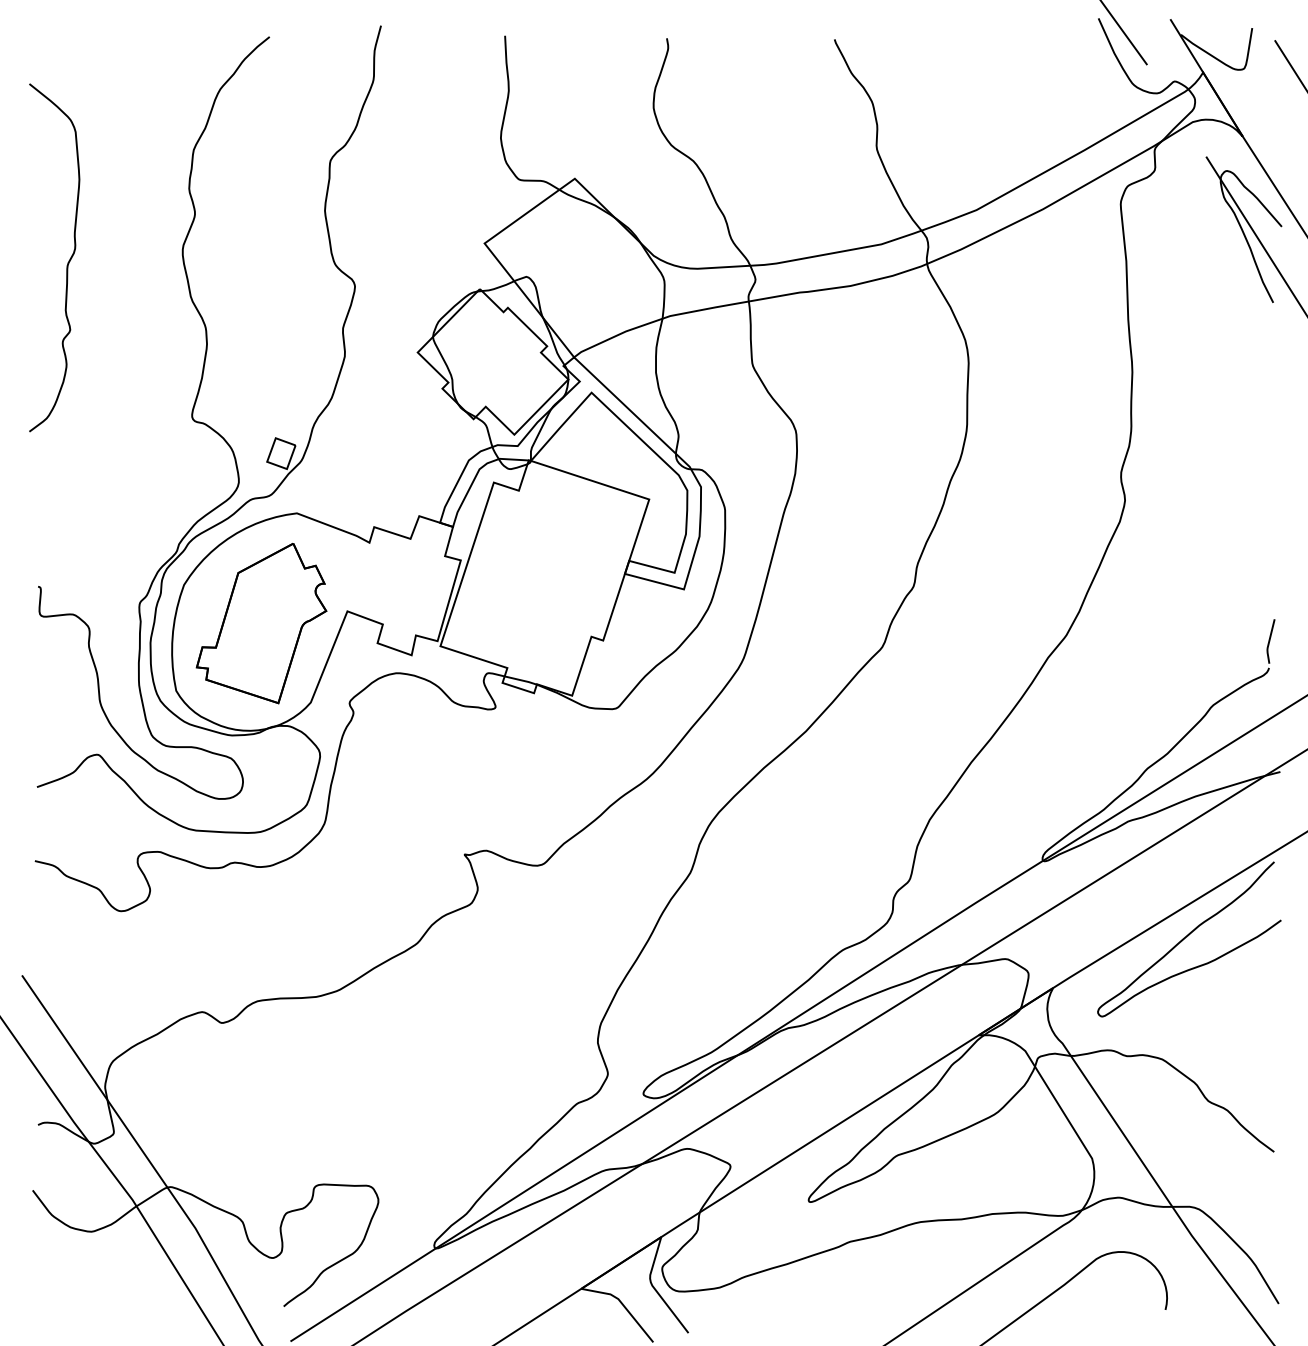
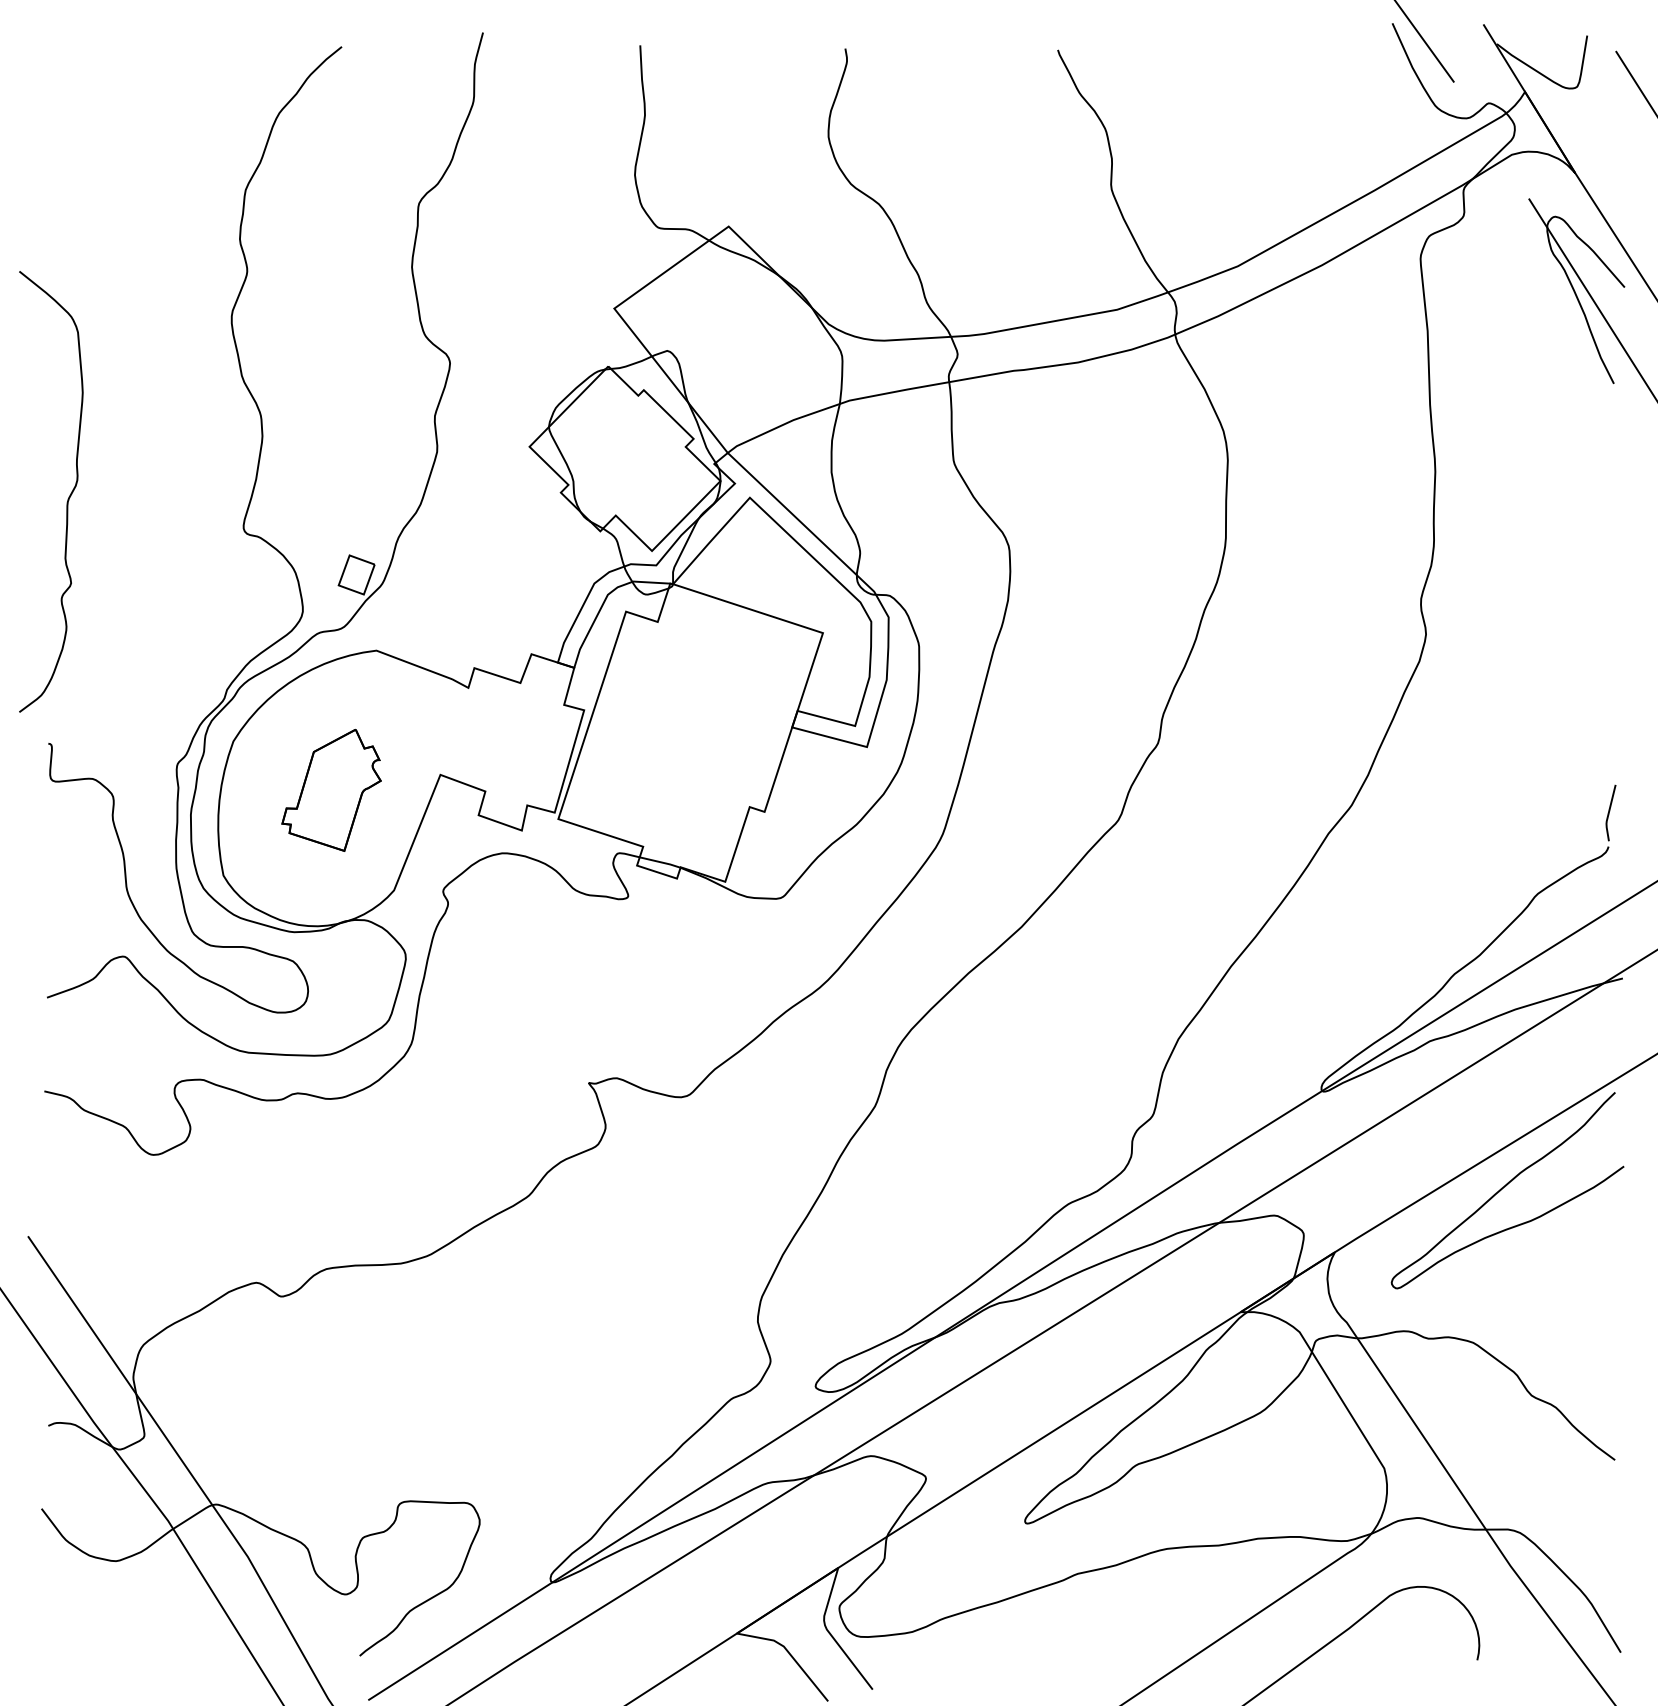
curve: (67, 263) -> (67, 499), moved
part: (261, 623) -> (331, 790), size x0.6

